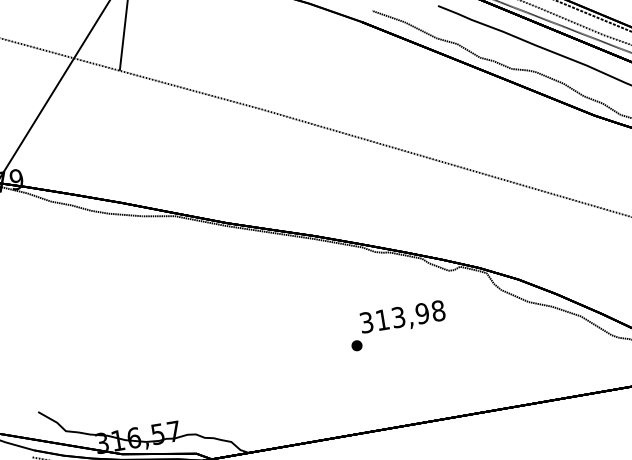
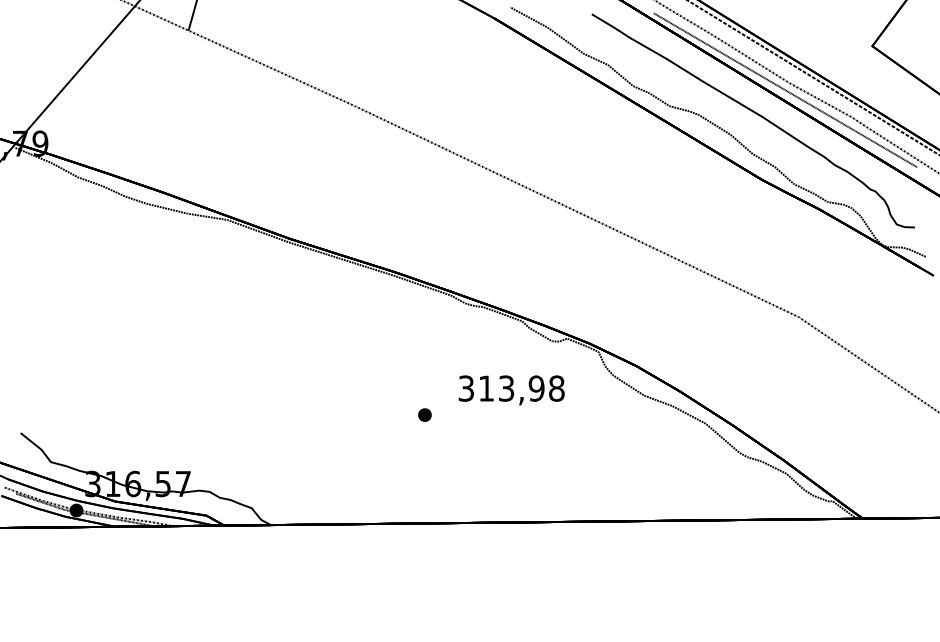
text: (402, 318) -> (511, 390), moved

